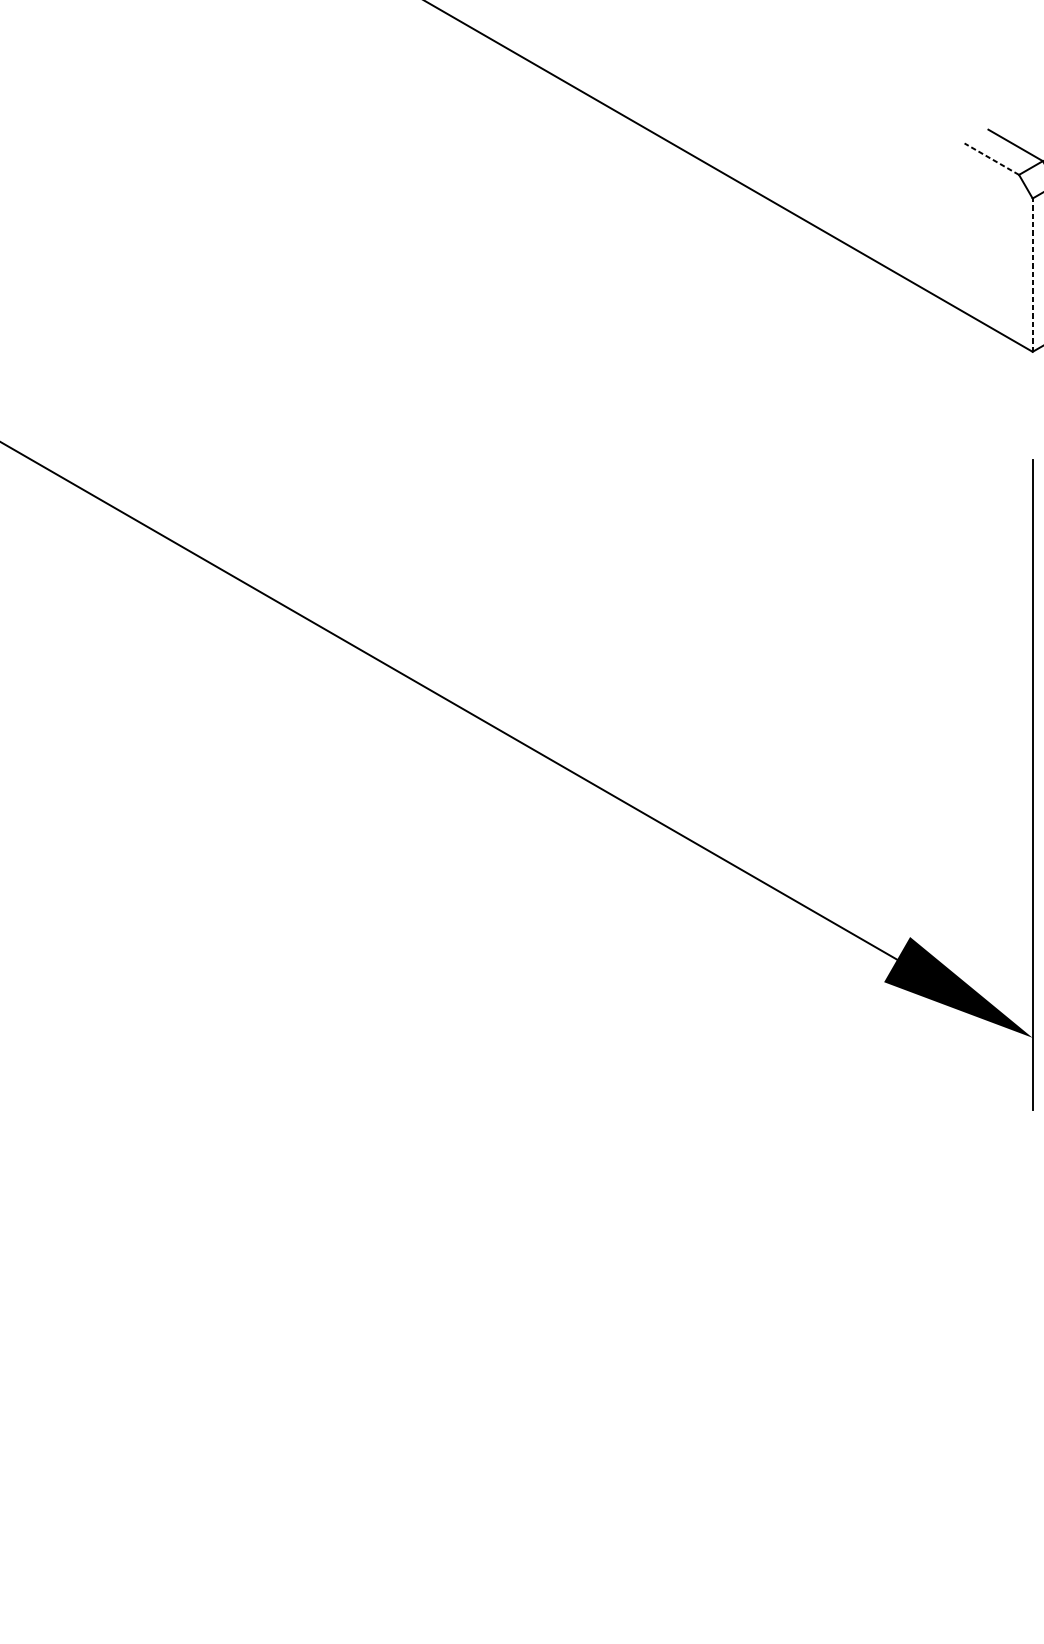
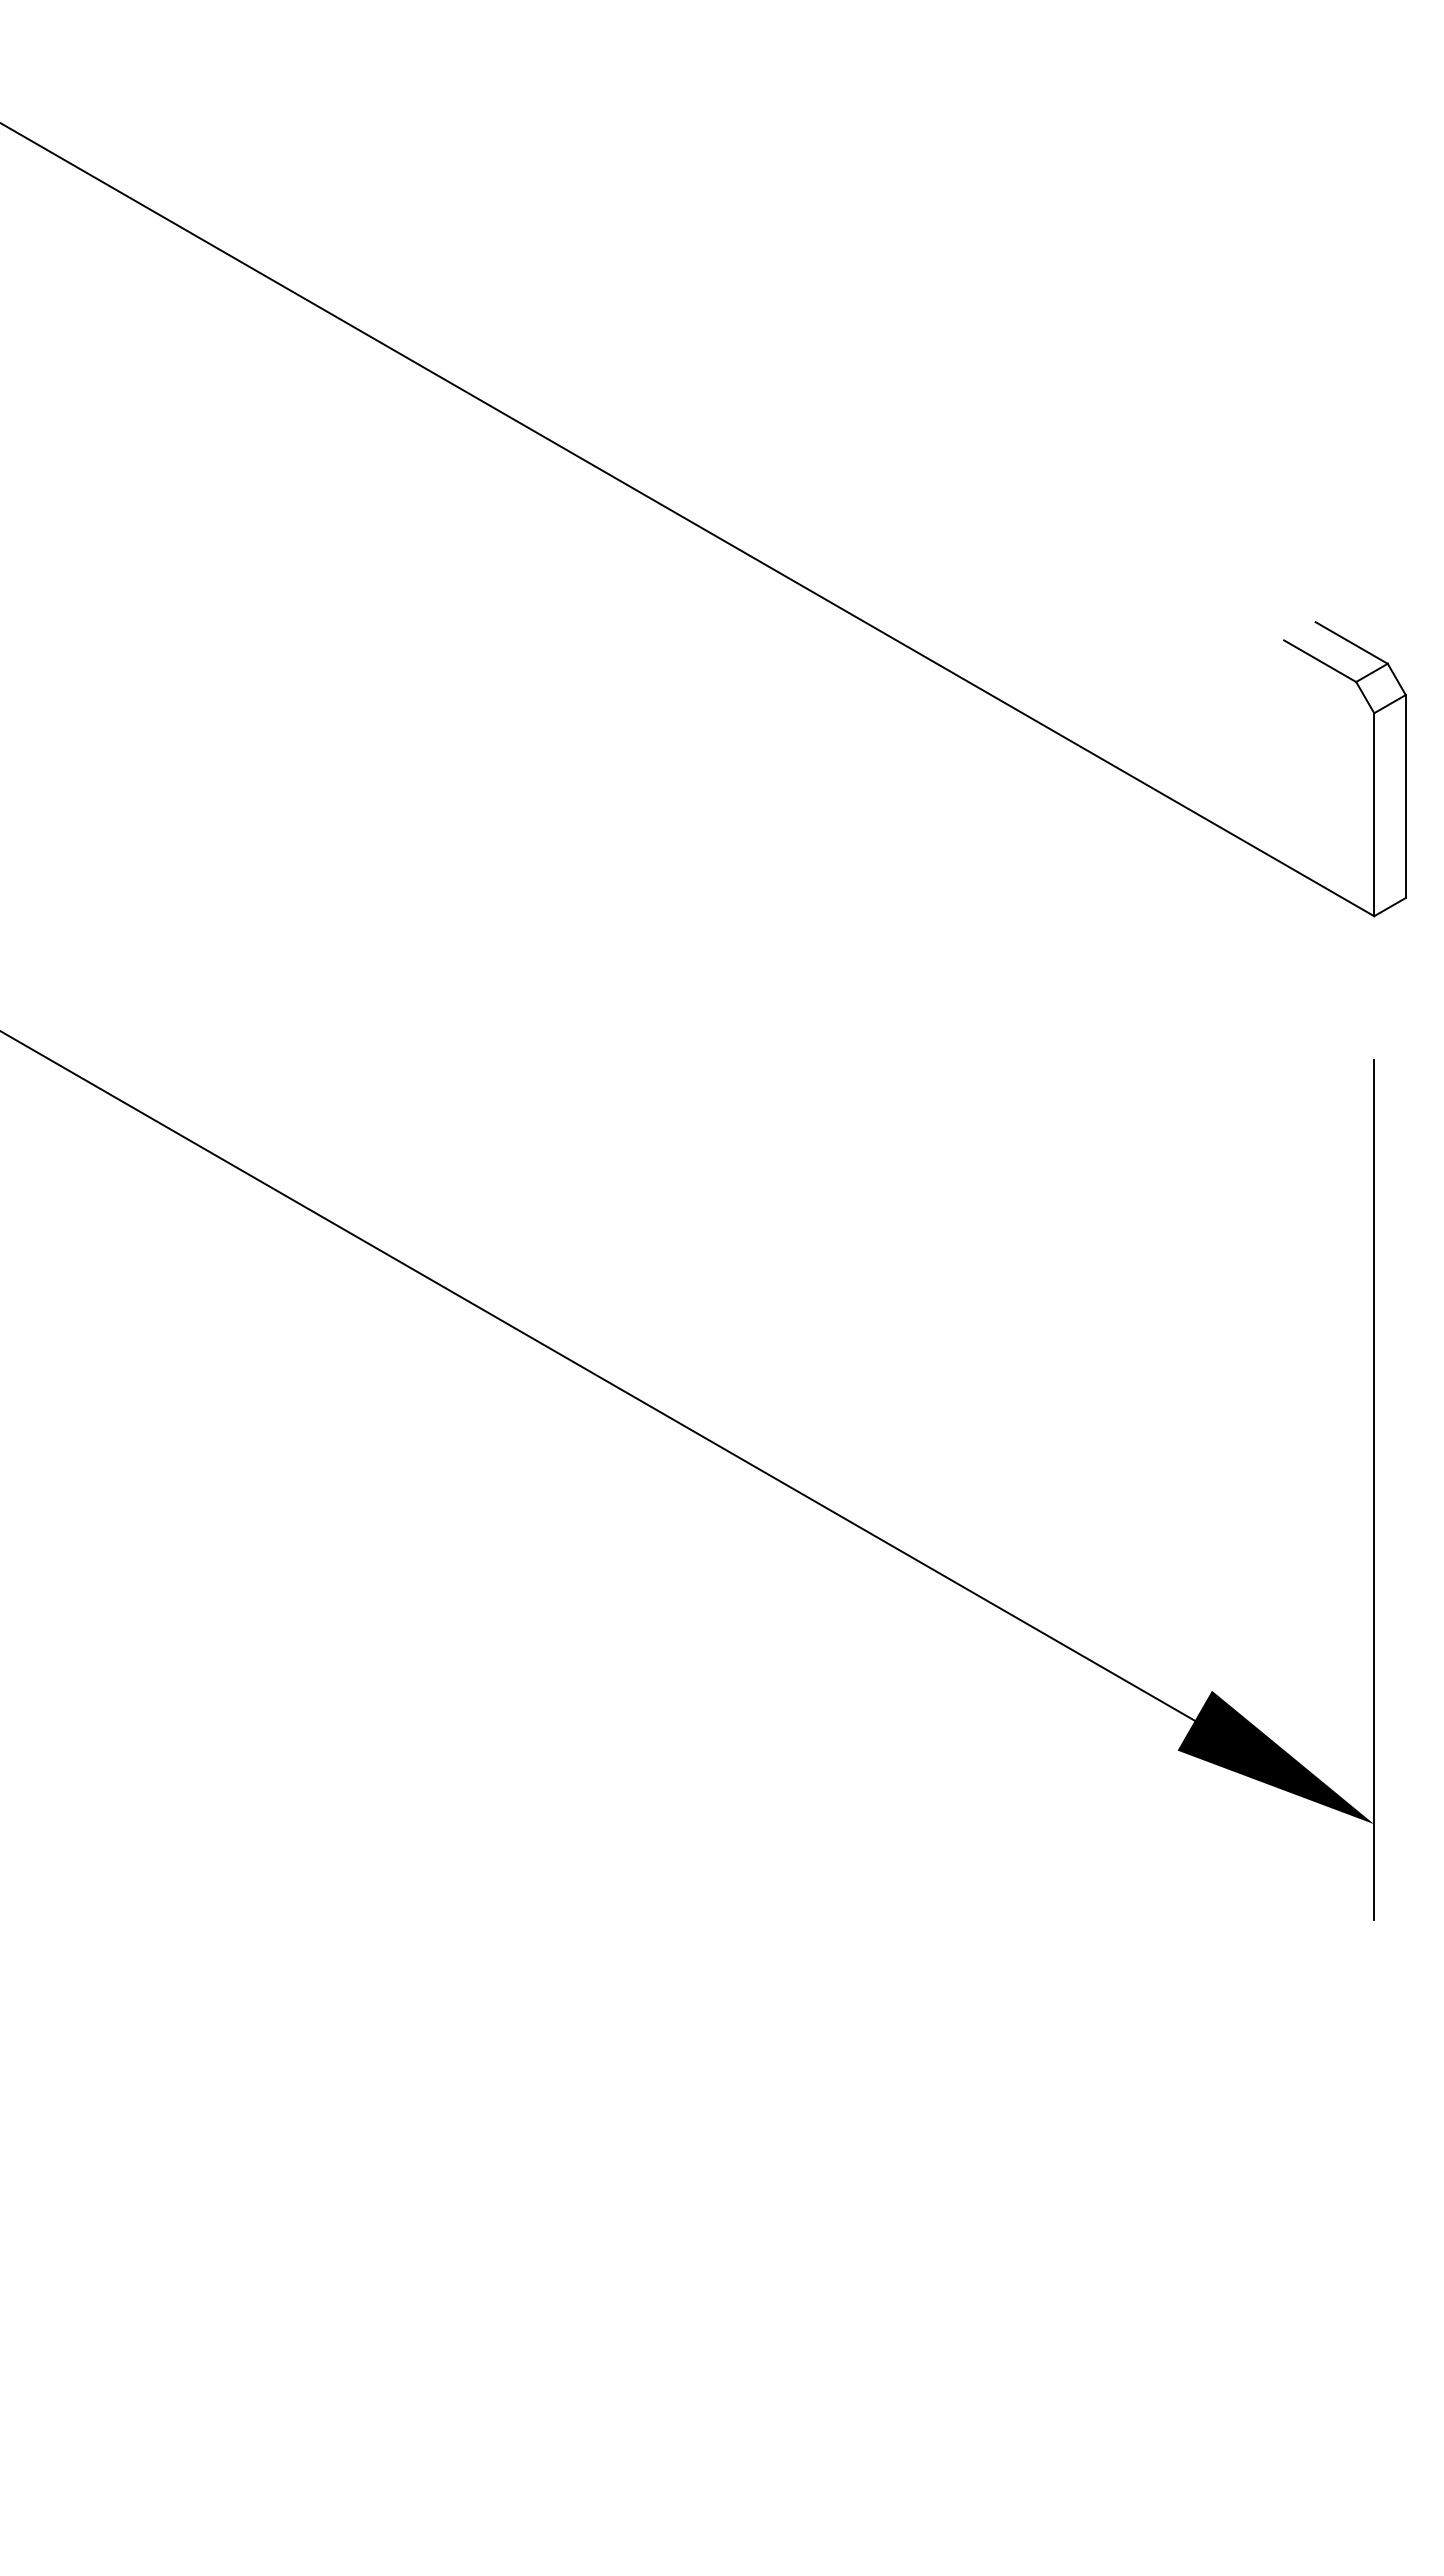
line: (992, 159) -> (1320, 661), dashed -> solid
line: (1032, 274) -> (1374, 814), dashed -> solid

